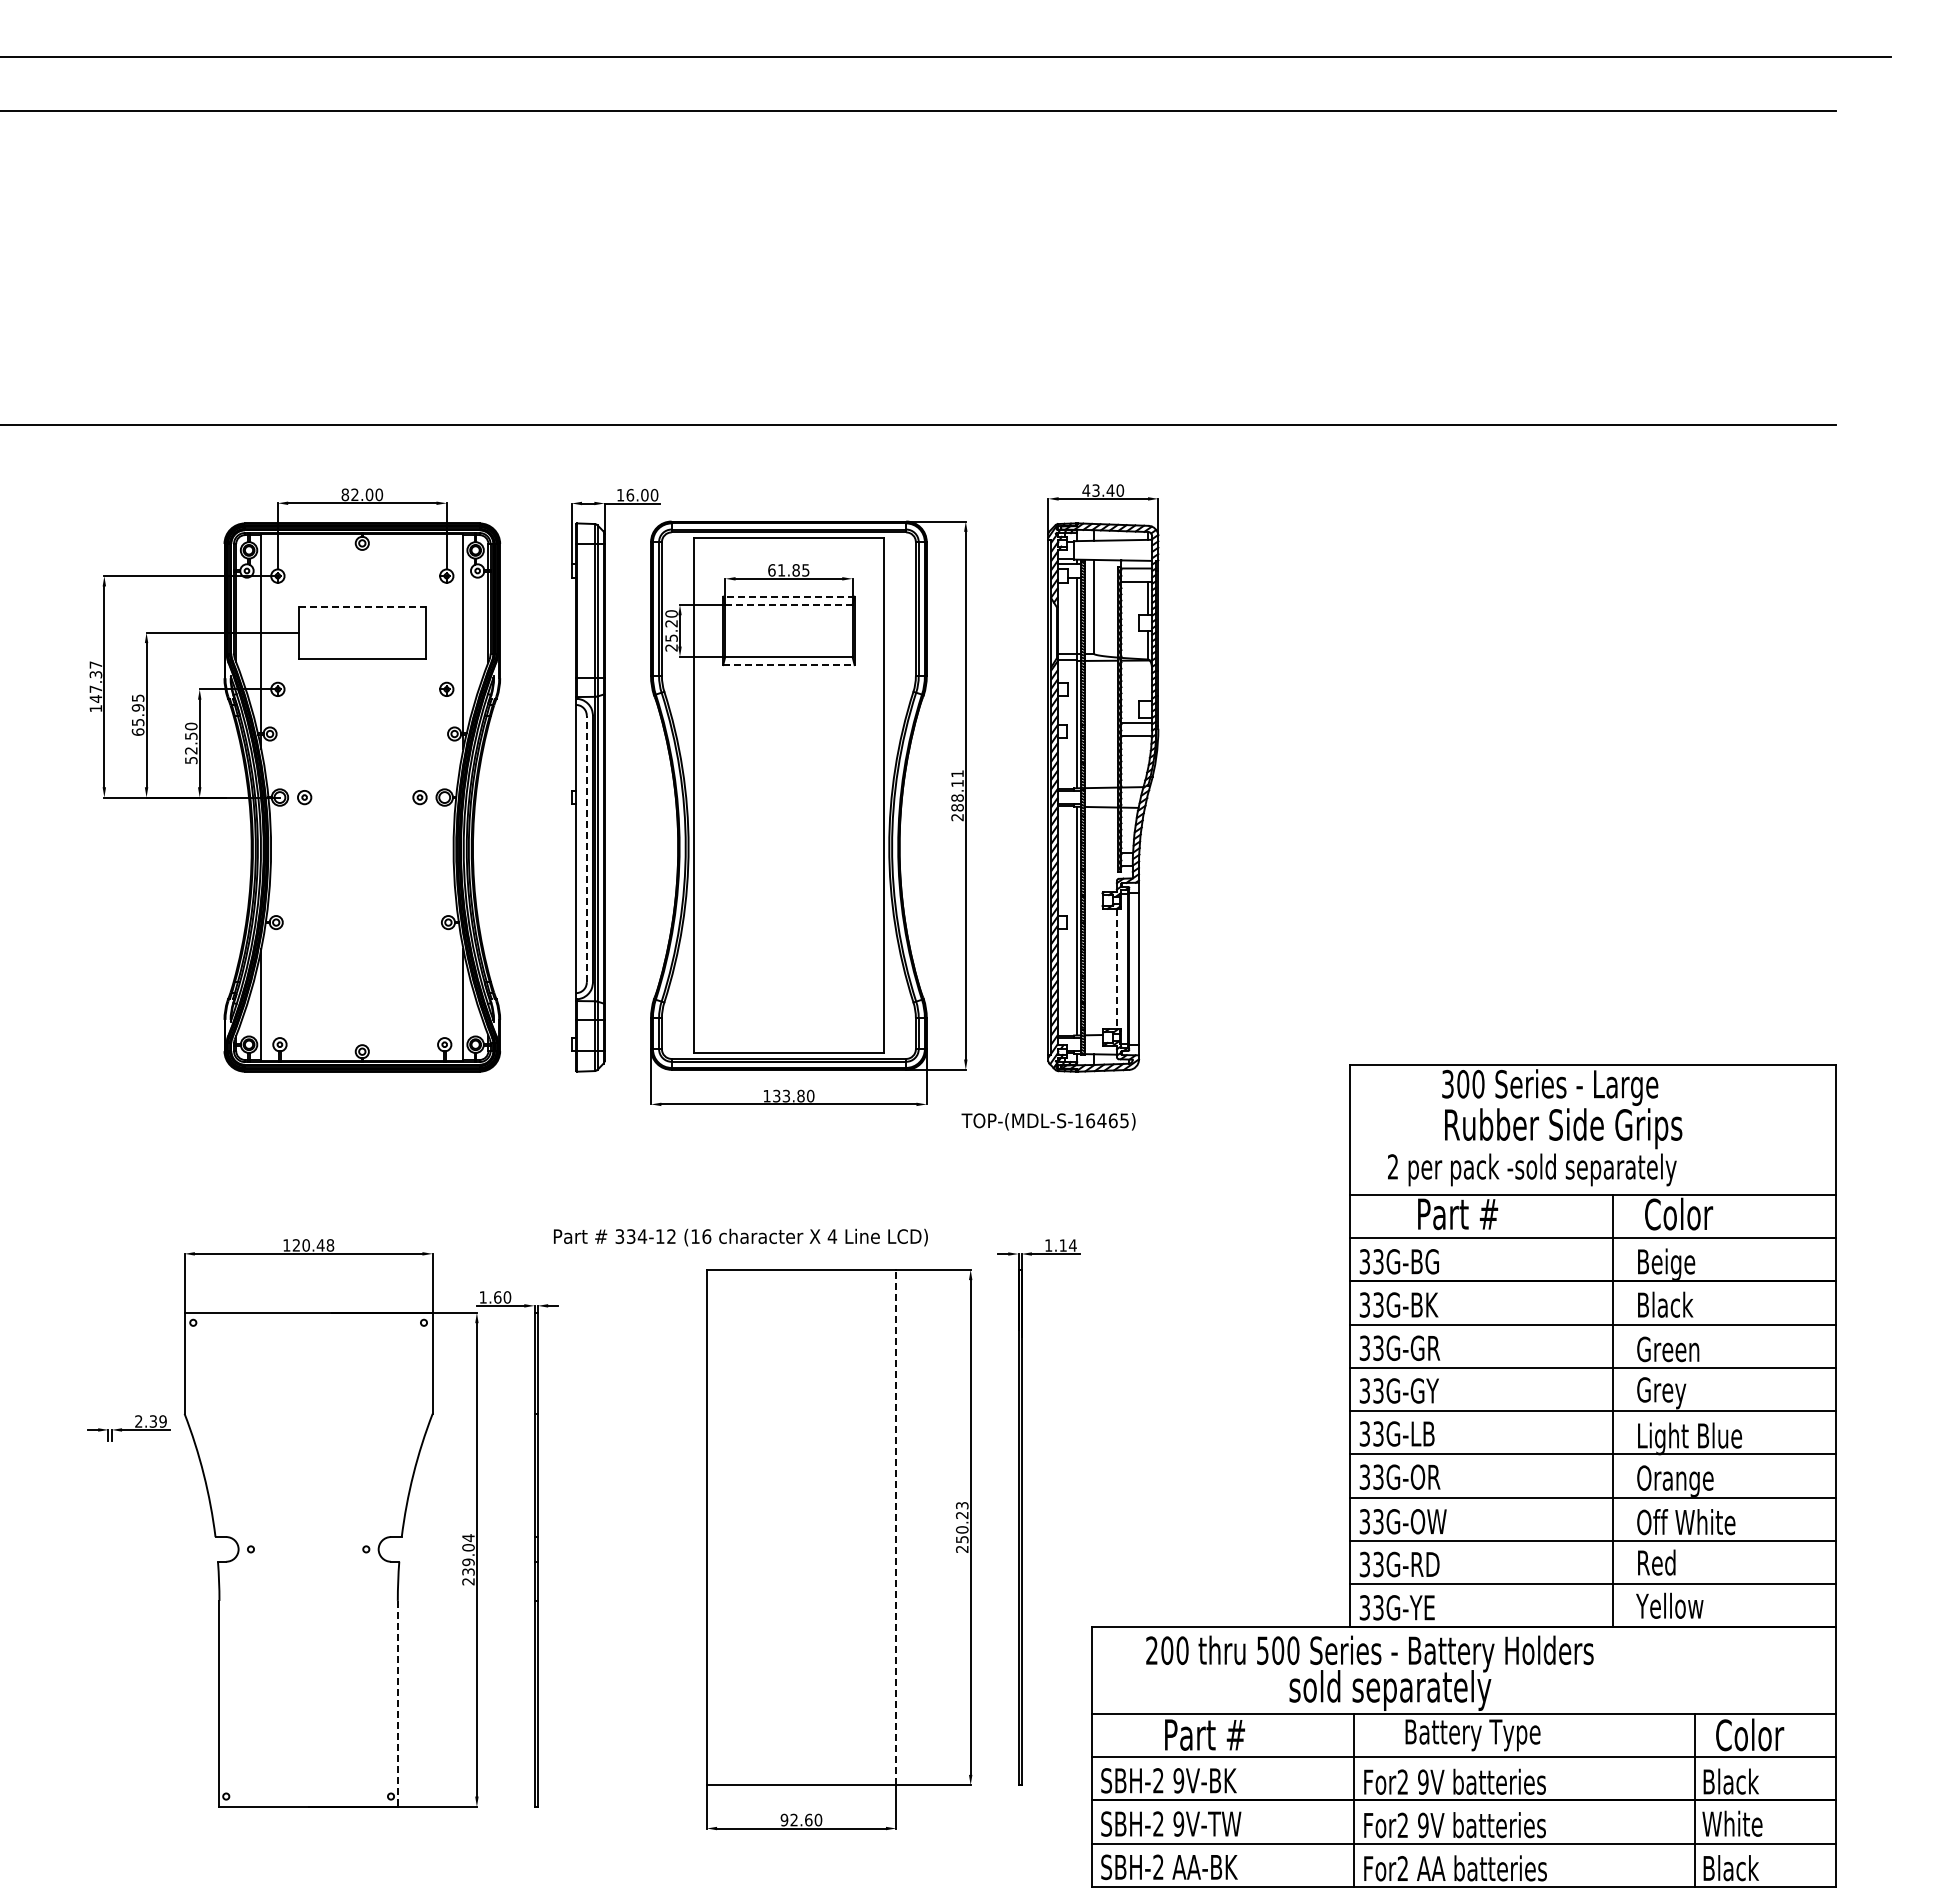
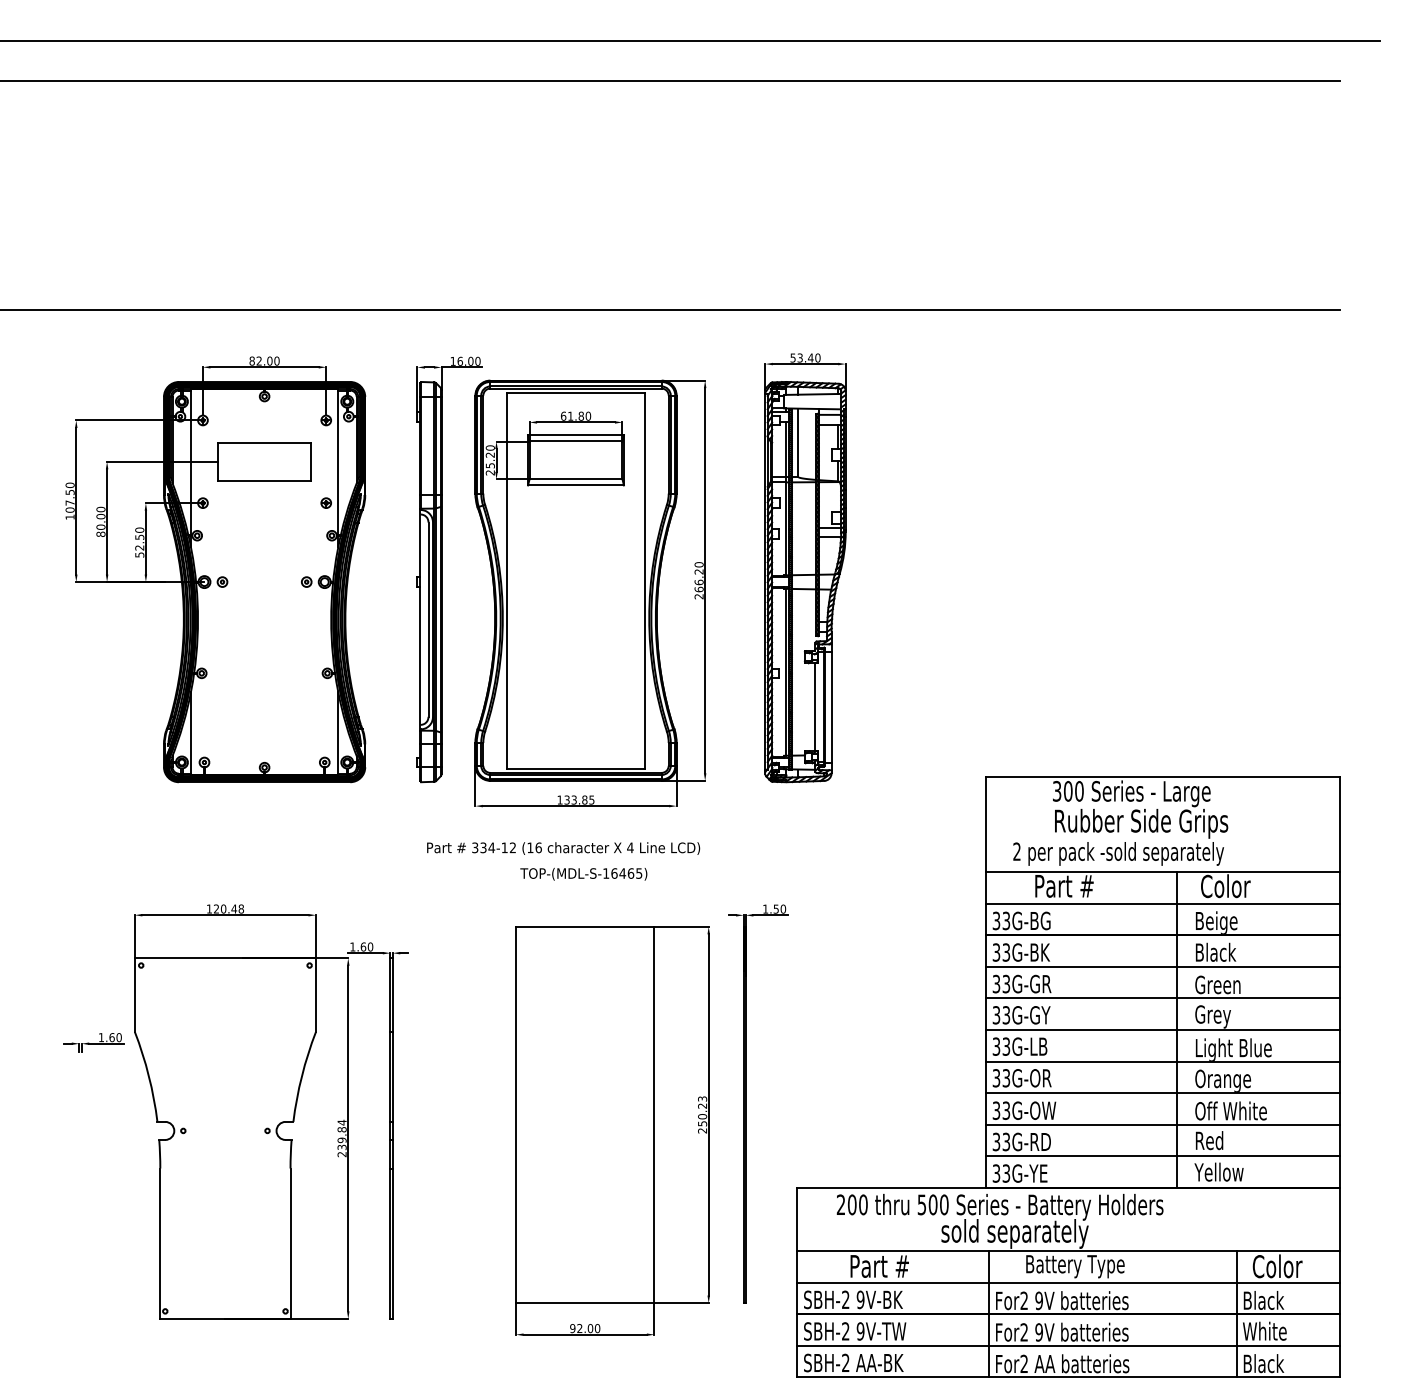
text: (1086, 490) -> (793, 357), 43.40 -> 53.40
text: (805, 570) -> (588, 416), 61.85 -> 61.80
line: (788, 596) -> (575, 435), dashed -> solid
line: (788, 604) -> (575, 441), dashed -> solid
line: (362, 606) -> (264, 442), dashed -> solid
line: (788, 665) -> (575, 485), dashed -> solid
text: (95, 681) -> (69, 497), 147.37 -> 107.50
text: (137, 714) -> (100, 521), 65.95 -> 80.00
text: (957, 790) -> (699, 576), 288.11 -> 266.20
line: (586, 848) -> (428, 619), dashed -> solid
line: (1116, 969) -> (815, 707), dashed -> solid
text: (810, 1095) -> (591, 799), 133.80 -> 133.85
text: (1048, 1121) -> (583, 874), moved
text: (740, 1237) -> (563, 848), moved
text: (1067, 1245) -> (779, 909), 1.14 -> 1.50
text: (150, 1421) -> (109, 1037), 2.39 -> 1.60
line: (896, 1527) -> (654, 1114), dashed -> solid
text: (468, 1547) -> (342, 1129), 239.04 -> 239.84
line: (397, 1703) -> (290, 1243), dashed -> solid
text: (808, 1819) -> (590, 1328), 92.60 -> 92.00

